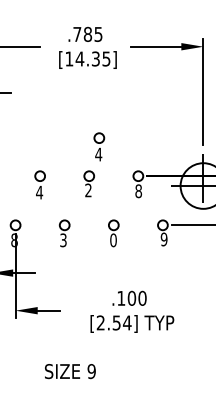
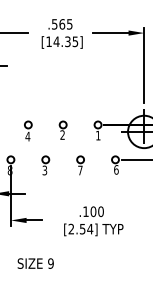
text: (82, 34) -> (58, 24), .785 -> .565
part: (99, 145) -> (70, 103), removed
text: (138, 191) -> (98, 135), 8 -> 1
text: (164, 238) -> (116, 169), 9 -> 6
text: (113, 240) -> (80, 170), 0 -> 7
text: (69, 371) -> (35, 263), moved

